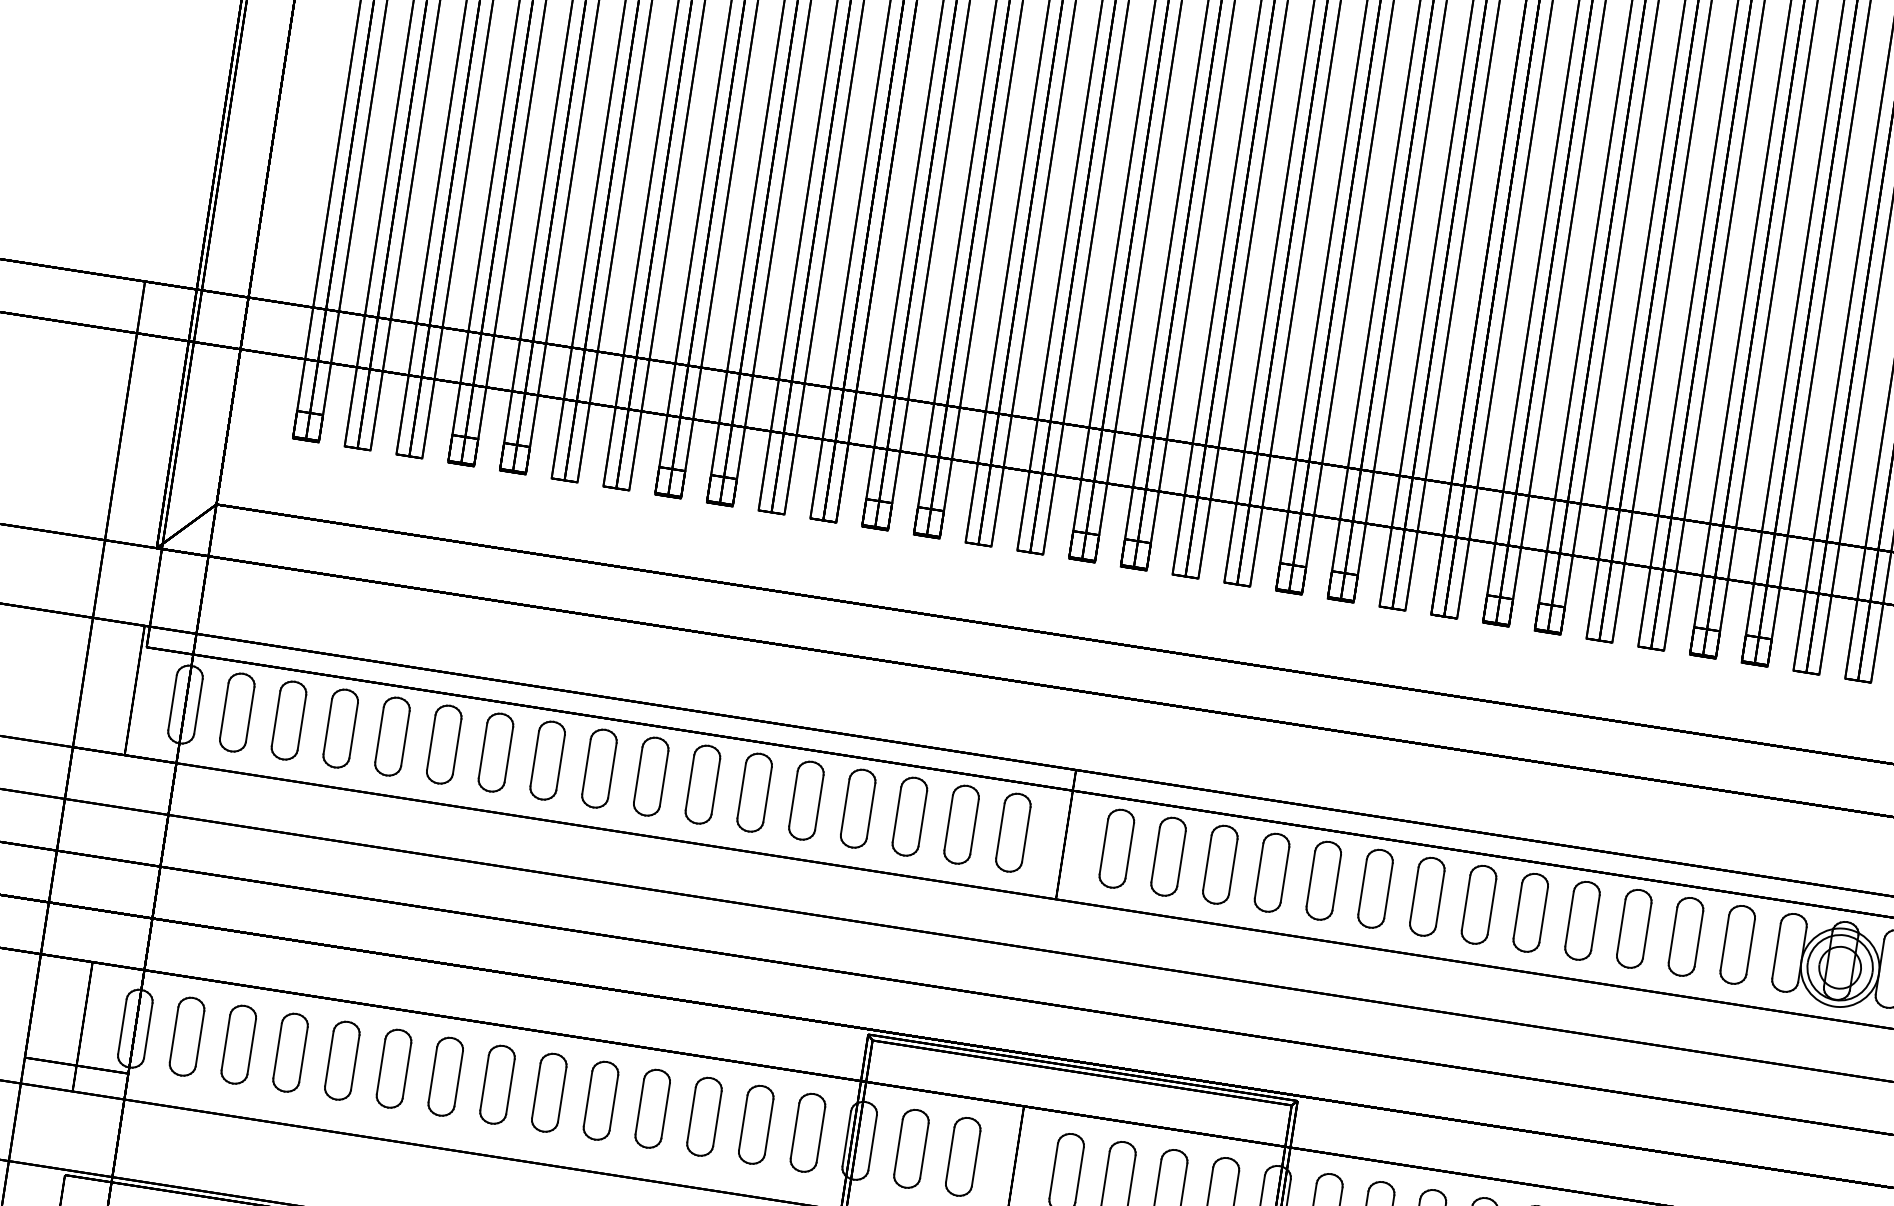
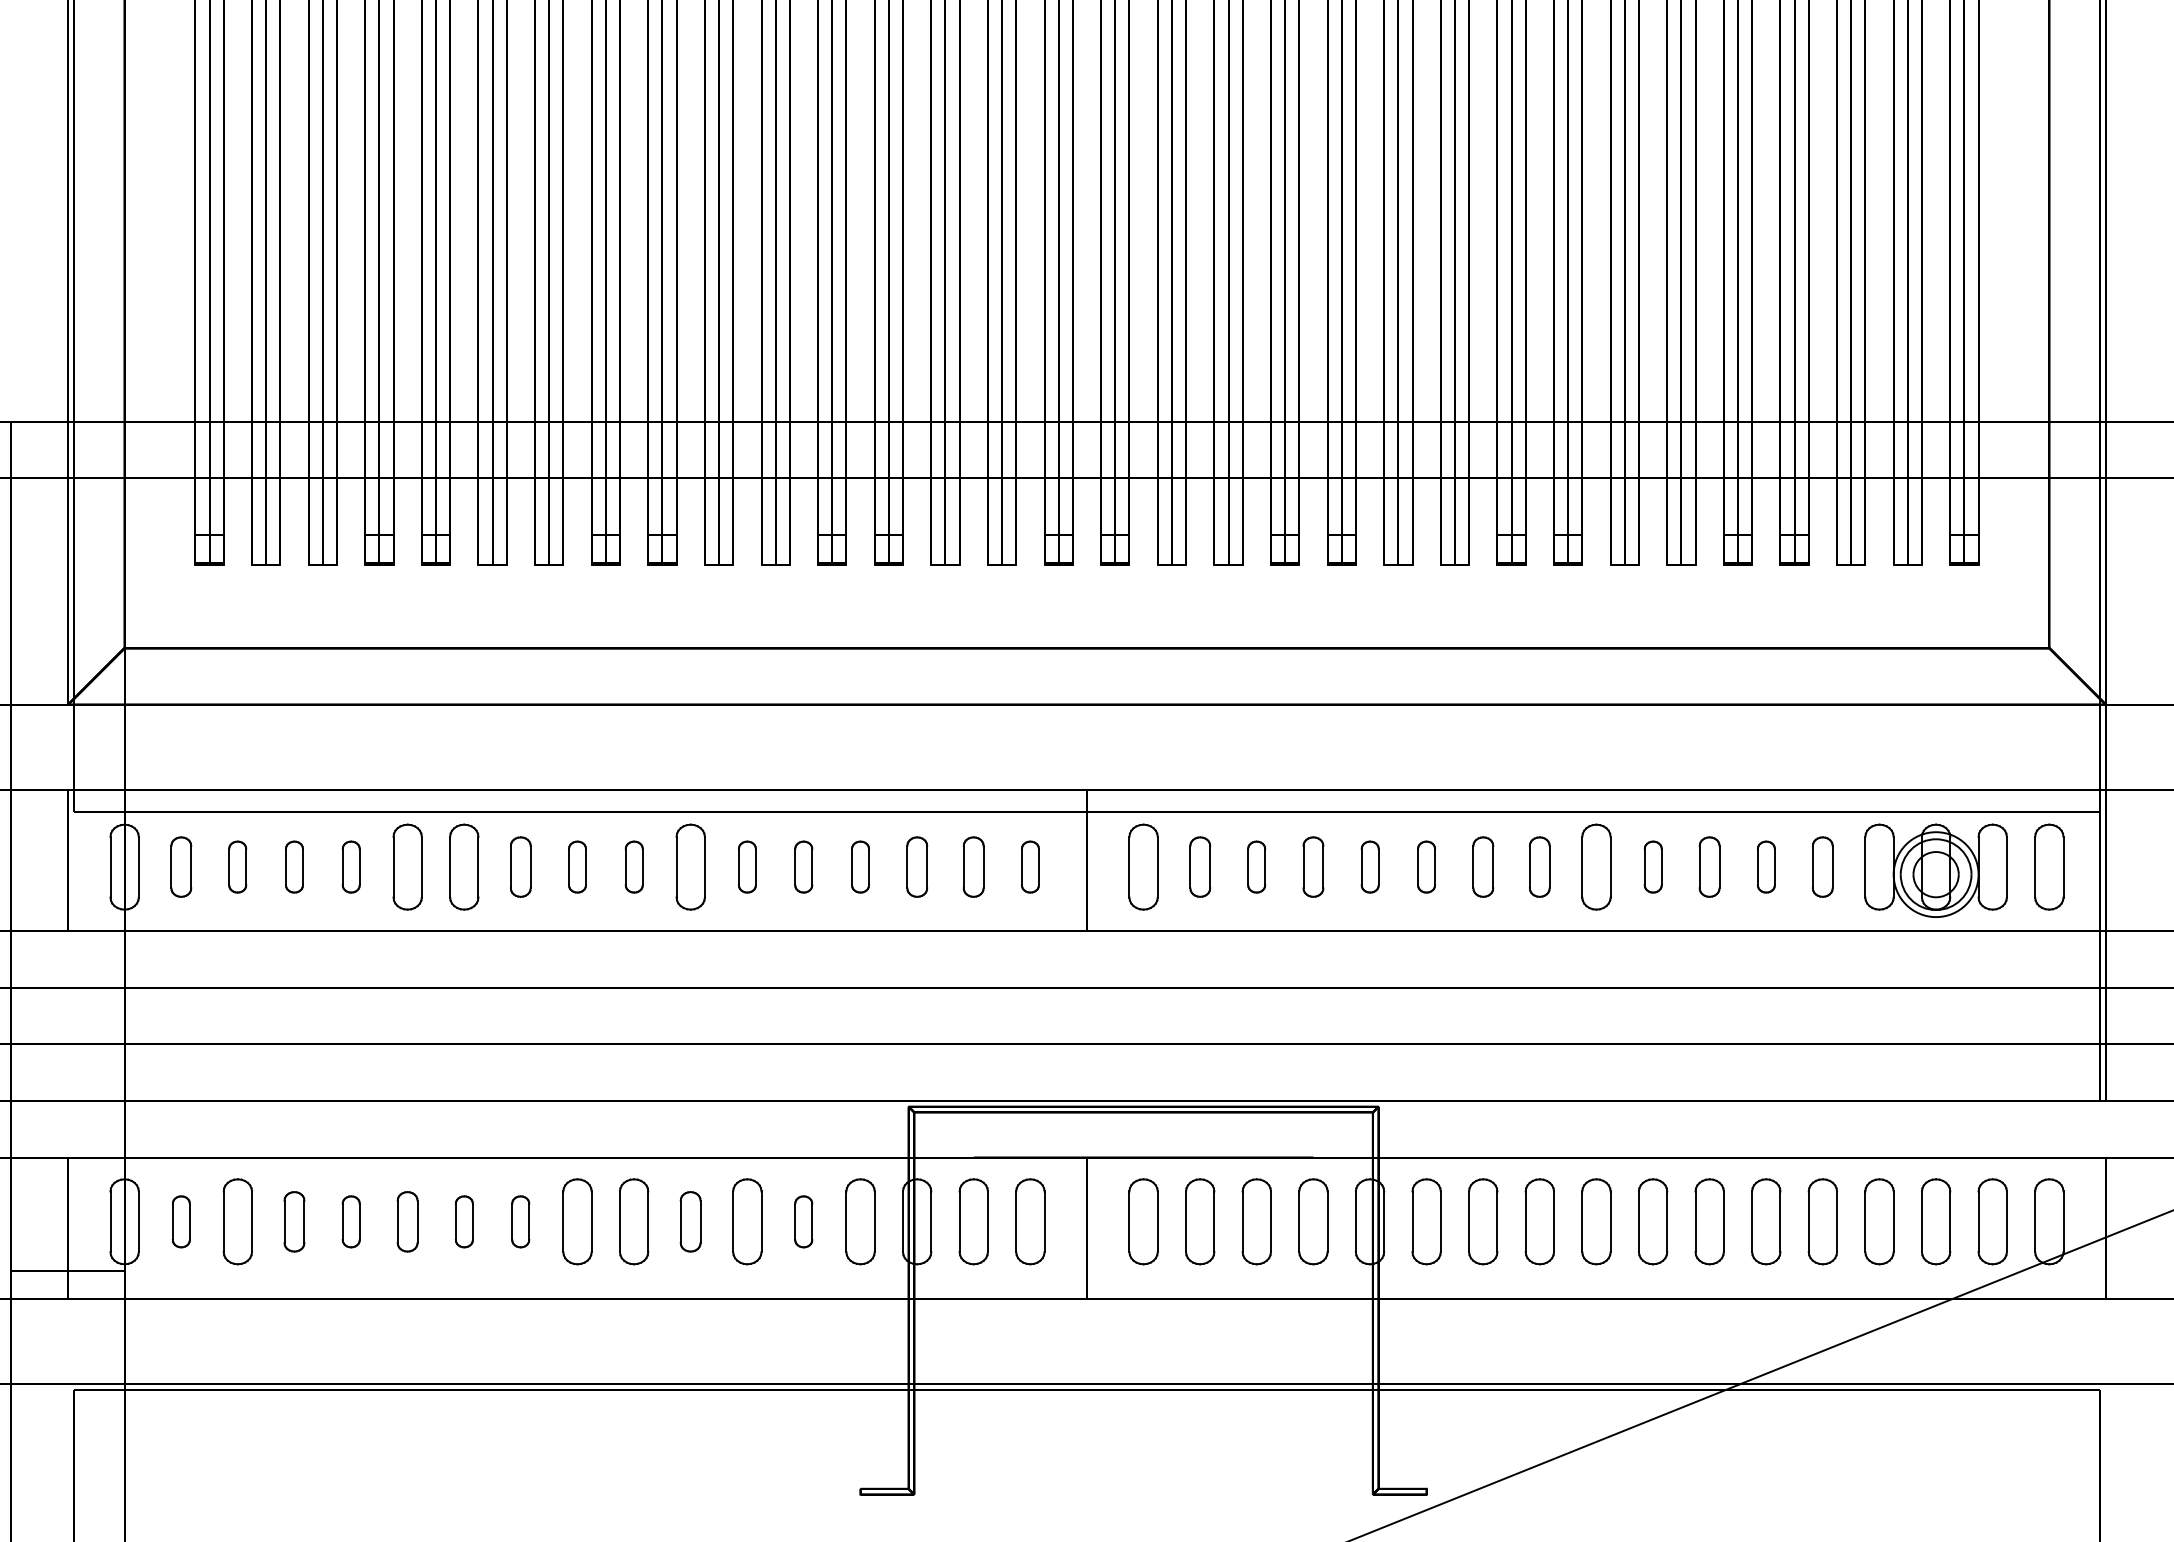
part: (237, 712) -> (181, 866), size x0.7
part: (288, 719) -> (237, 866), size x0.6
part: (340, 728) -> (294, 866), size x0.6
part: (392, 736) -> (351, 866), size x0.6
part: (547, 760) -> (520, 866), size x0.7
part: (599, 768) -> (577, 866), size x0.6
part: (651, 776) -> (634, 866), size x0.6
part: (754, 792) -> (747, 866), size x0.6
part: (806, 800) -> (803, 866), size x0.6
part: (858, 808) -> (860, 866), size x0.6
part: (910, 816) -> (917, 866), size x0.7
part: (961, 824) -> (973, 866), size x0.7
part: (1013, 832) -> (1030, 866), size x0.6
part: (1168, 856) -> (1200, 866), size x0.7
part: (1220, 864) -> (1256, 866), size x0.6
part: (1272, 872) -> (1313, 866), size x0.7
part: (1324, 880) -> (1370, 866), size x0.6
part: (1375, 888) -> (1426, 866), size x0.6
part: (1427, 896) -> (1483, 866), size x0.7
part: (1478, 904) -> (1539, 866), size x0.7
part: (1583, 920) -> (1653, 866), size x0.6
part: (1634, 928) -> (1709, 866), size x0.7
part: (1686, 936) -> (1766, 866), size x0.6
part: (1737, 944) -> (1822, 866), size x0.7
part: (187, 1036) -> (181, 1221), size x0.6
part: (290, 1052) -> (294, 1221), size x0.7
part: (342, 1060) -> (351, 1221), size x0.6
part: (393, 1068) -> (407, 1221), size x0.7
part: (446, 1076) -> (464, 1221), size x0.6
part: (497, 1084) -> (520, 1221), size x0.6
part: (652, 1108) -> (690, 1221), size x0.7
part: (755, 1124) -> (803, 1221), size x0.6

